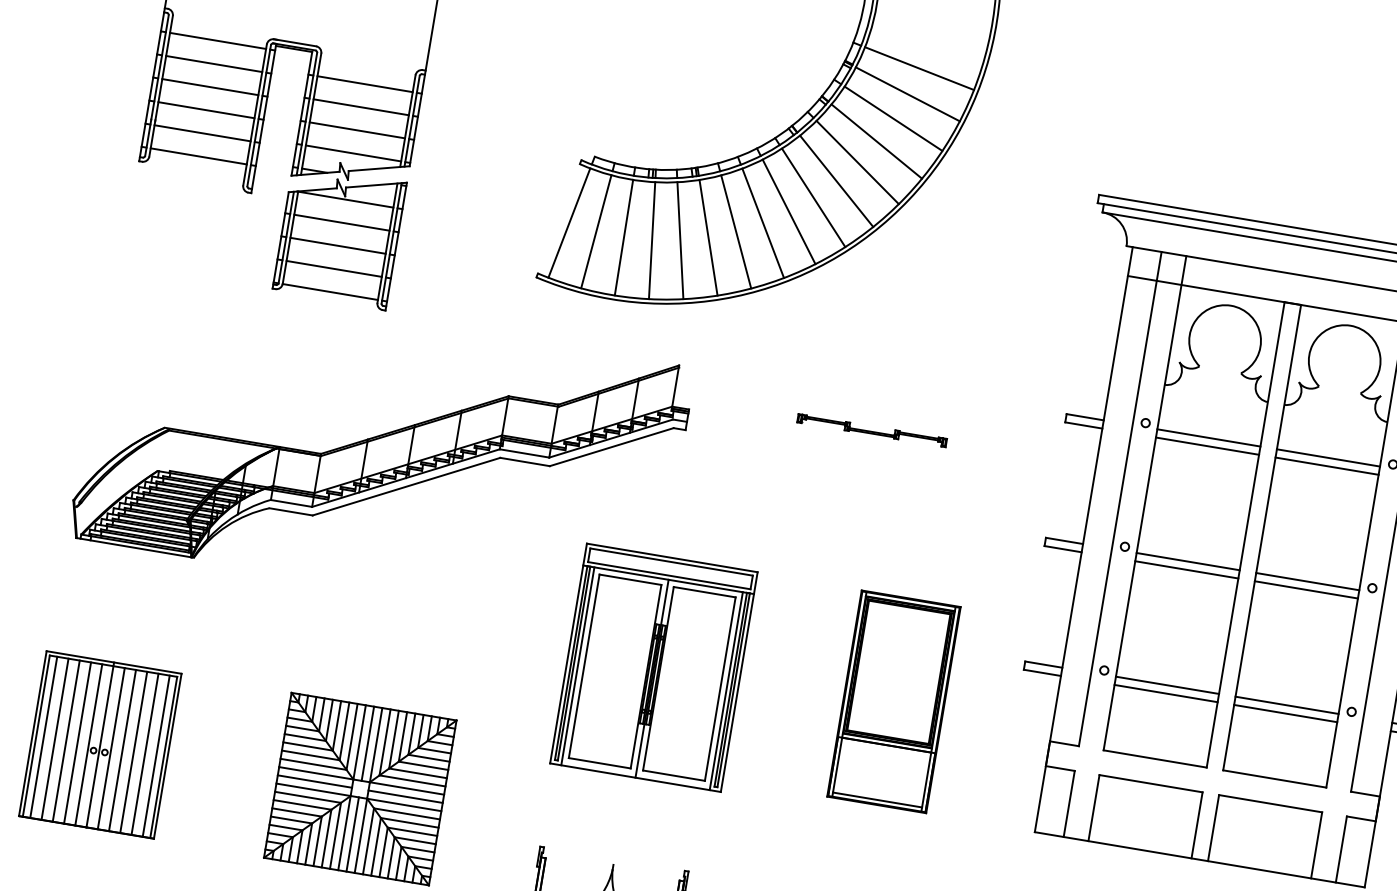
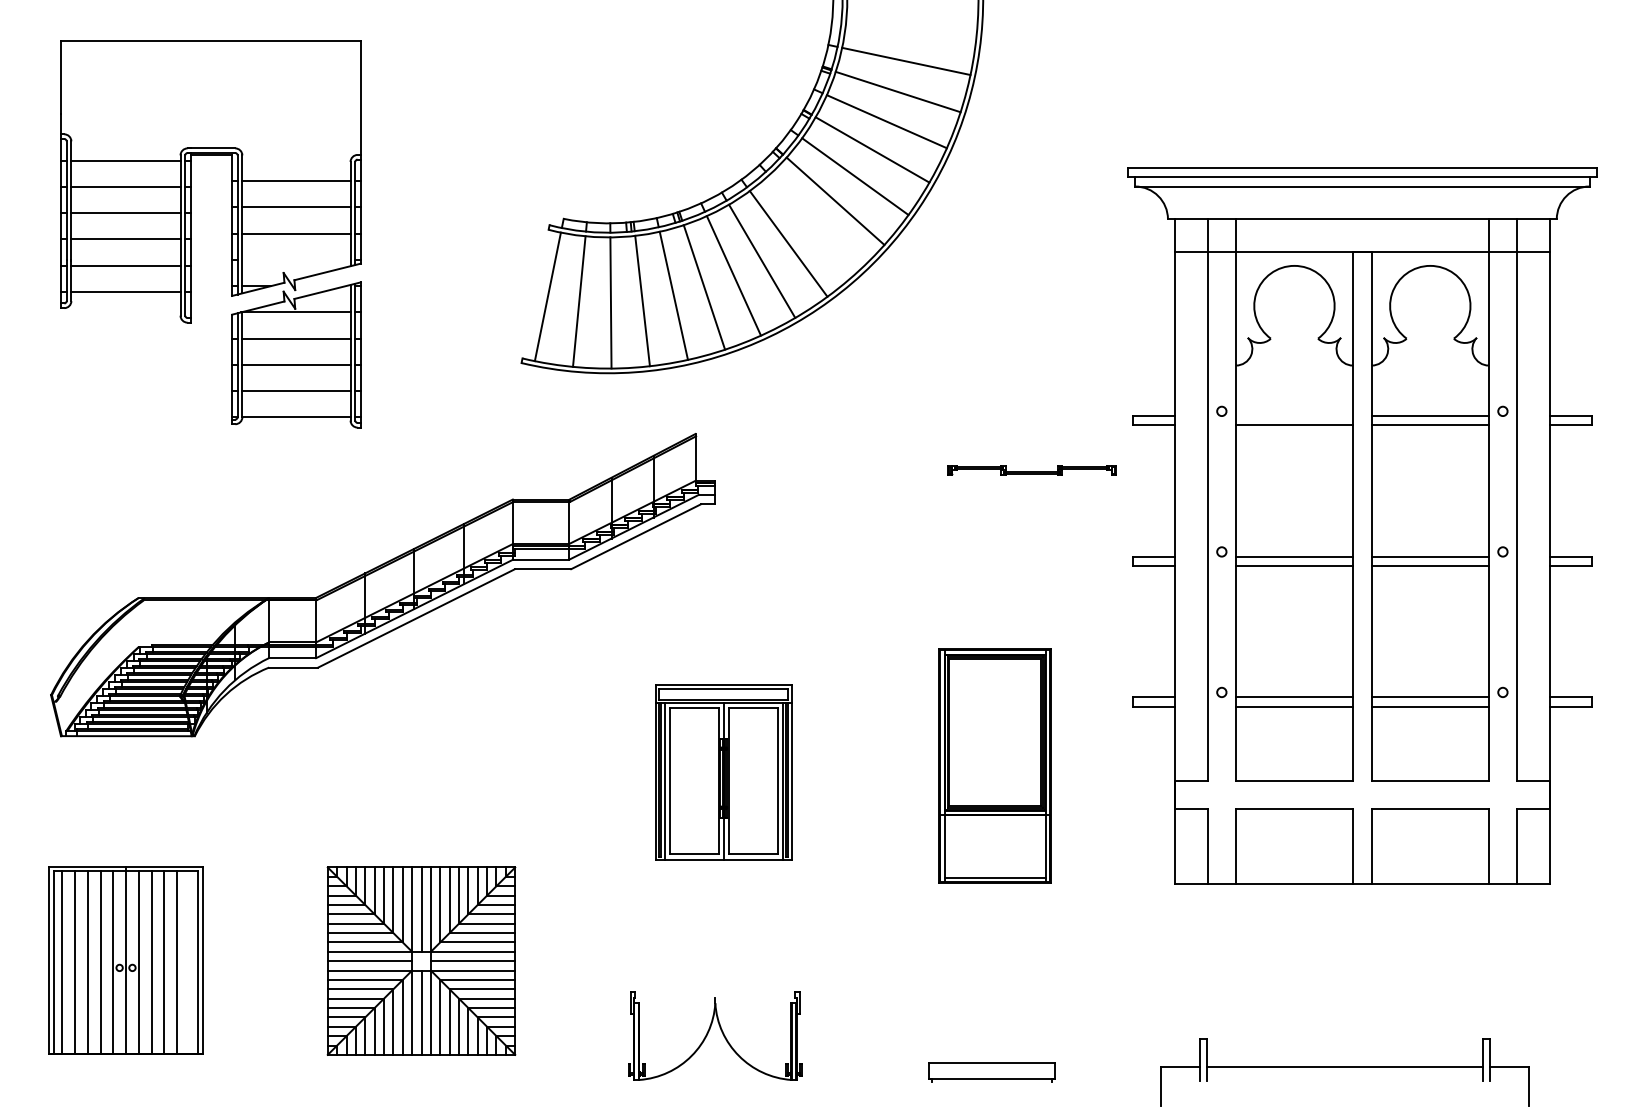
line: (353, 153) -> (296, 259), removed
line: (813, 197) -> (813, 223), removed
part: (871, 430) -> (1031, 470), moved
line: (1208, 438) -> (1294, 416), removed
part: (653, 667) -> (723, 772), size x0.7
line: (155, 756) -> (189, 962), removed

